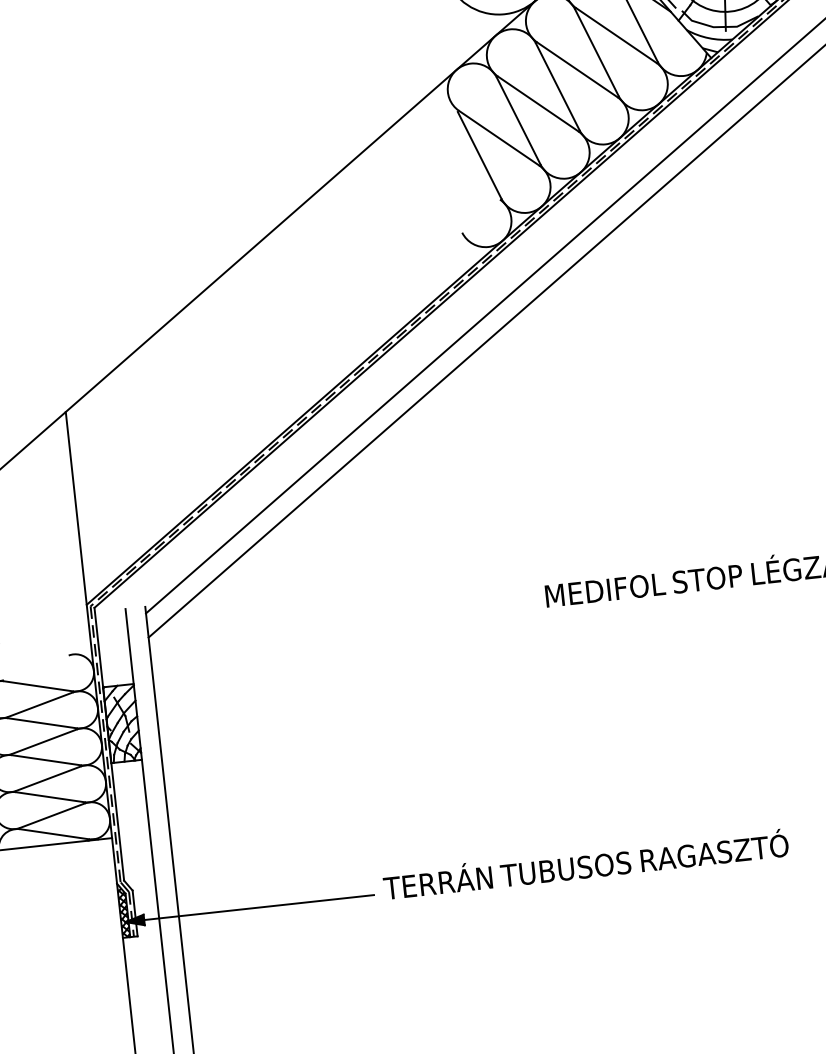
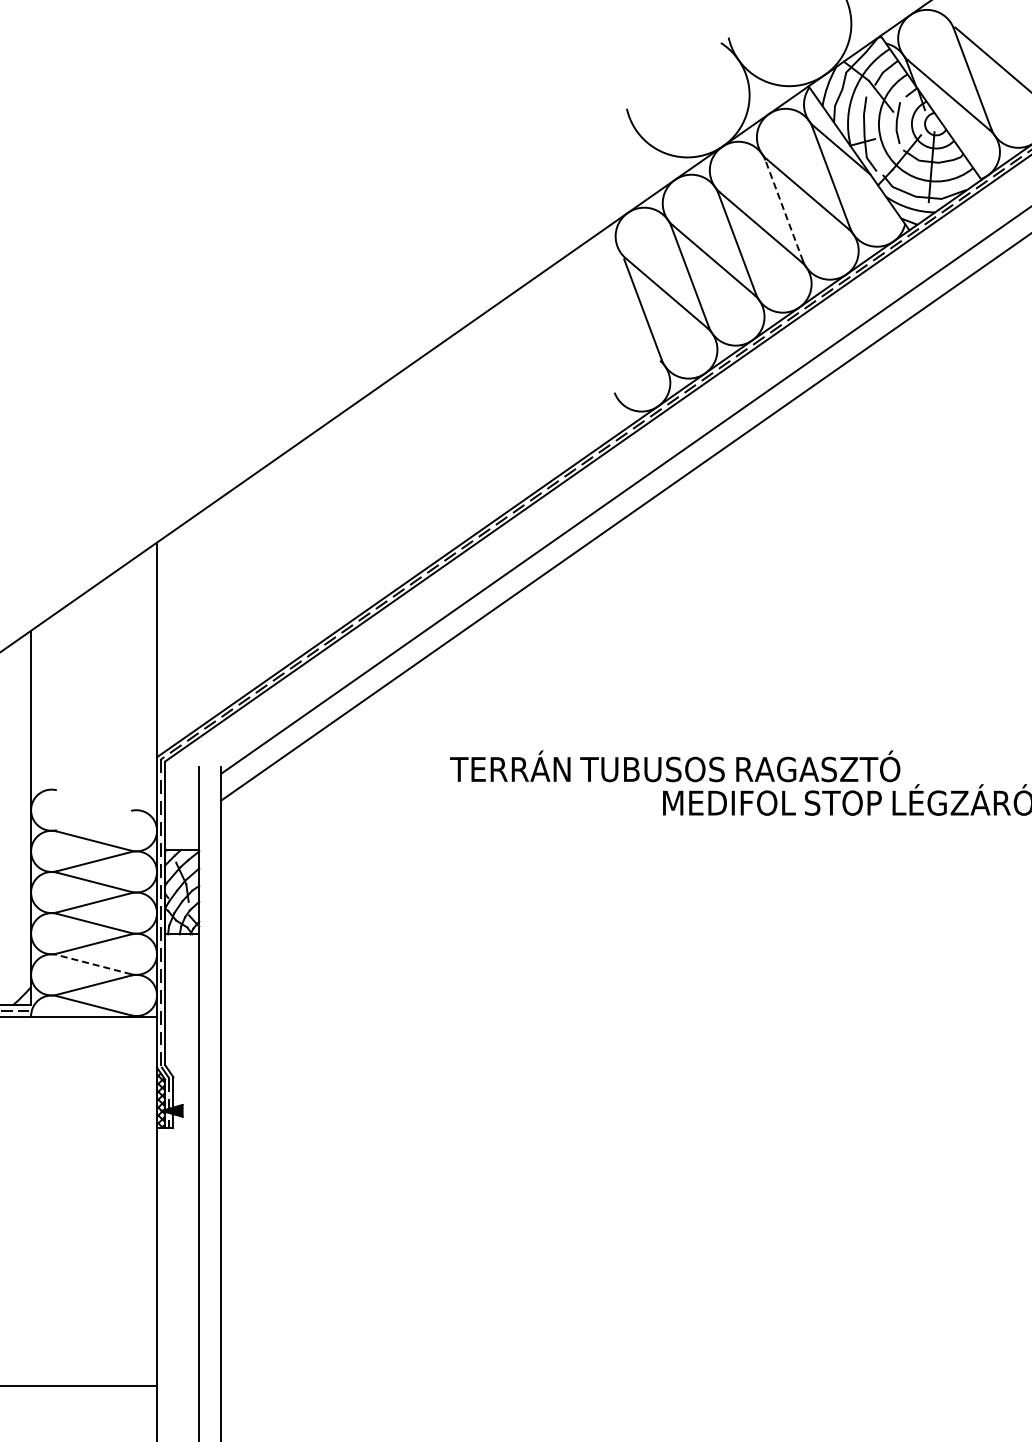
line: (597, 52) -> (784, 210), solid -> dashed
line: (50, 797) -> (94, 964), solid -> dashed
text: (586, 864) -> (675, 766), moved
line: (259, 907) -> (310, 1110), removed

